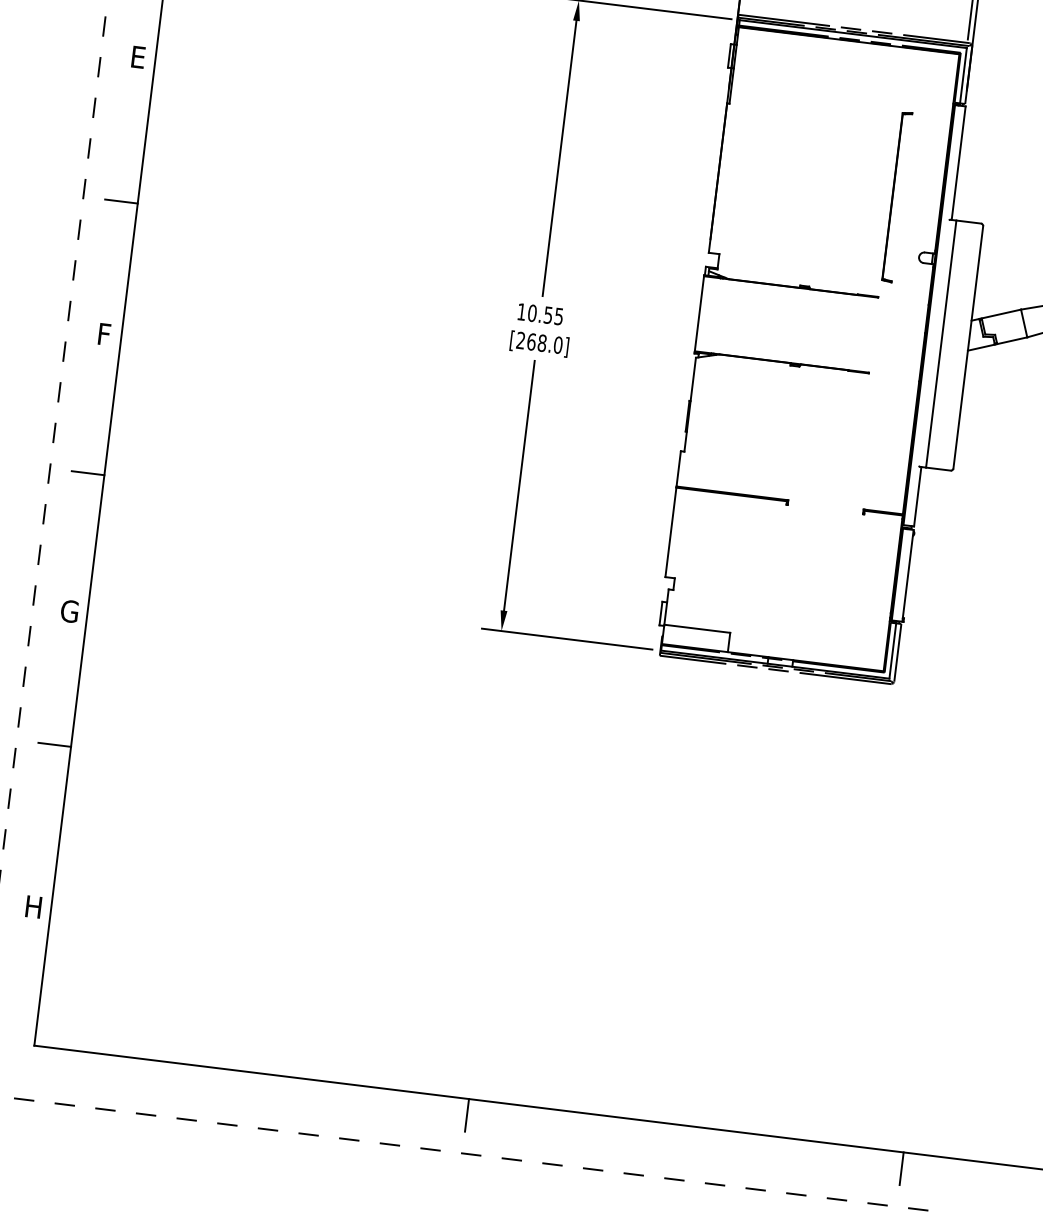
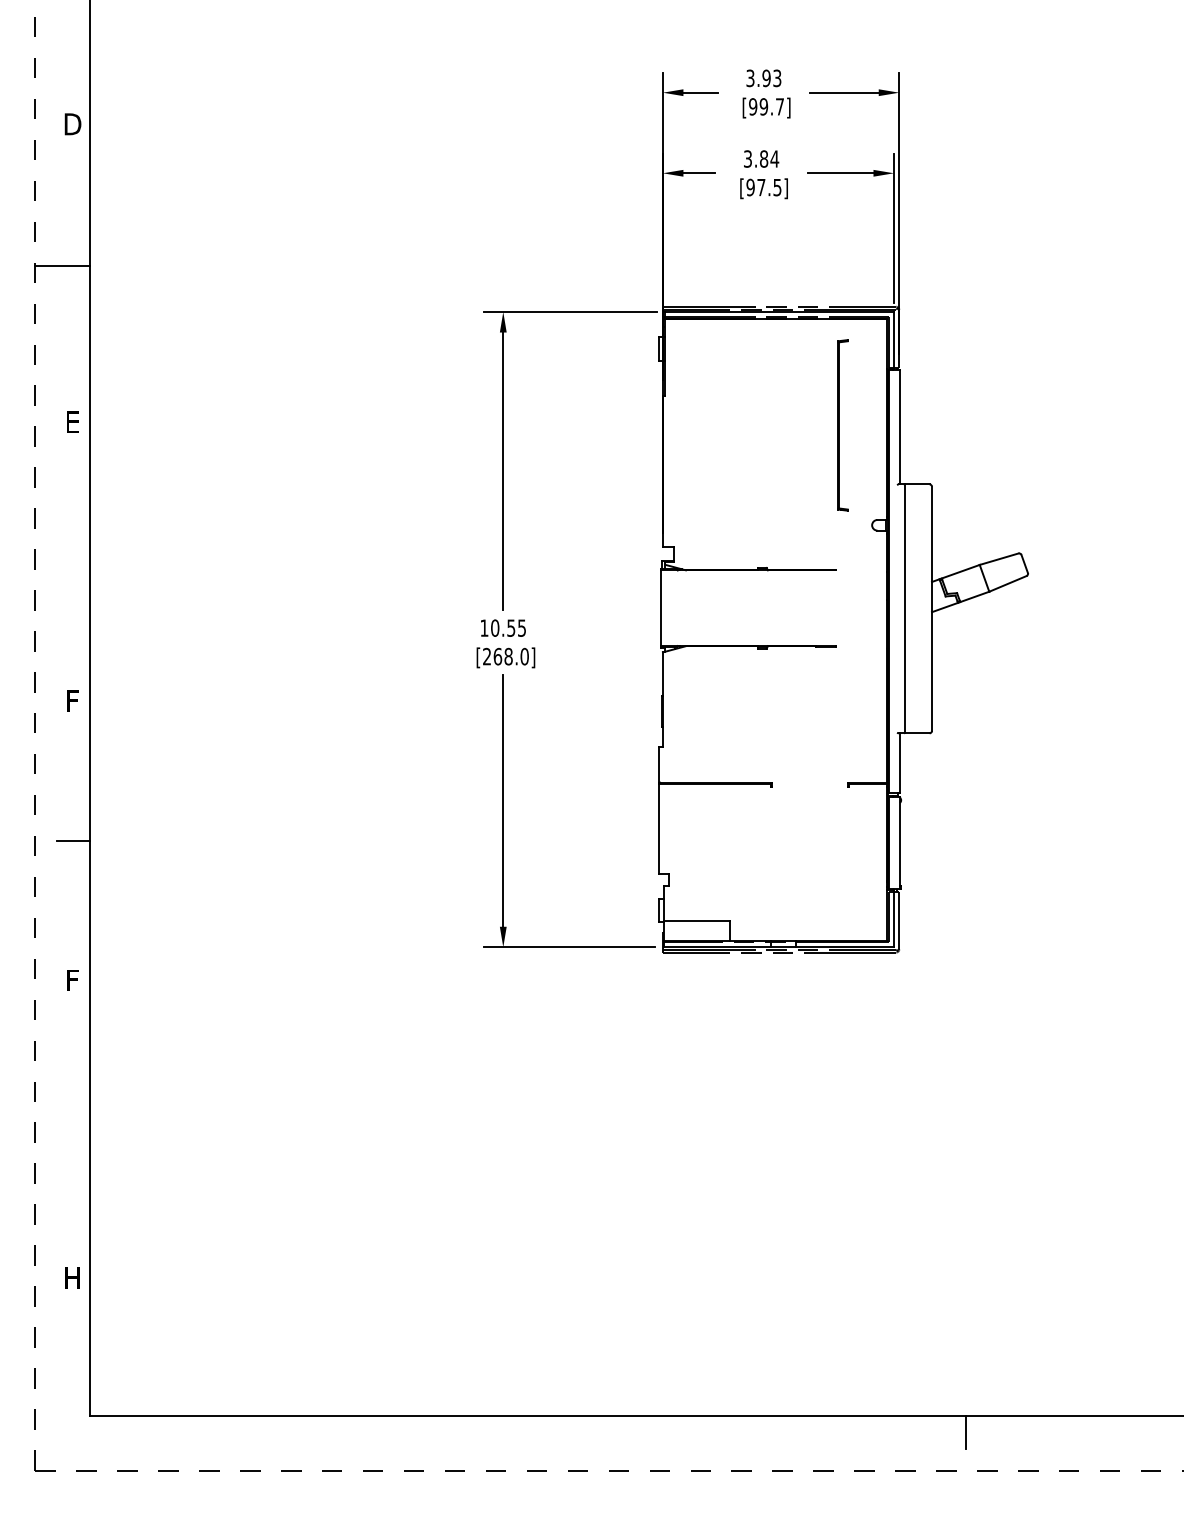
part: (896, 197) -> (842, 425), moved
line: (121, 201) -> (73, 567), removed
text: (68, 611) -> (71, 980), G -> F
line: (54, 744) -> (73, 1114), removed
line: (467, 1114) -> (528, 1431), removed

